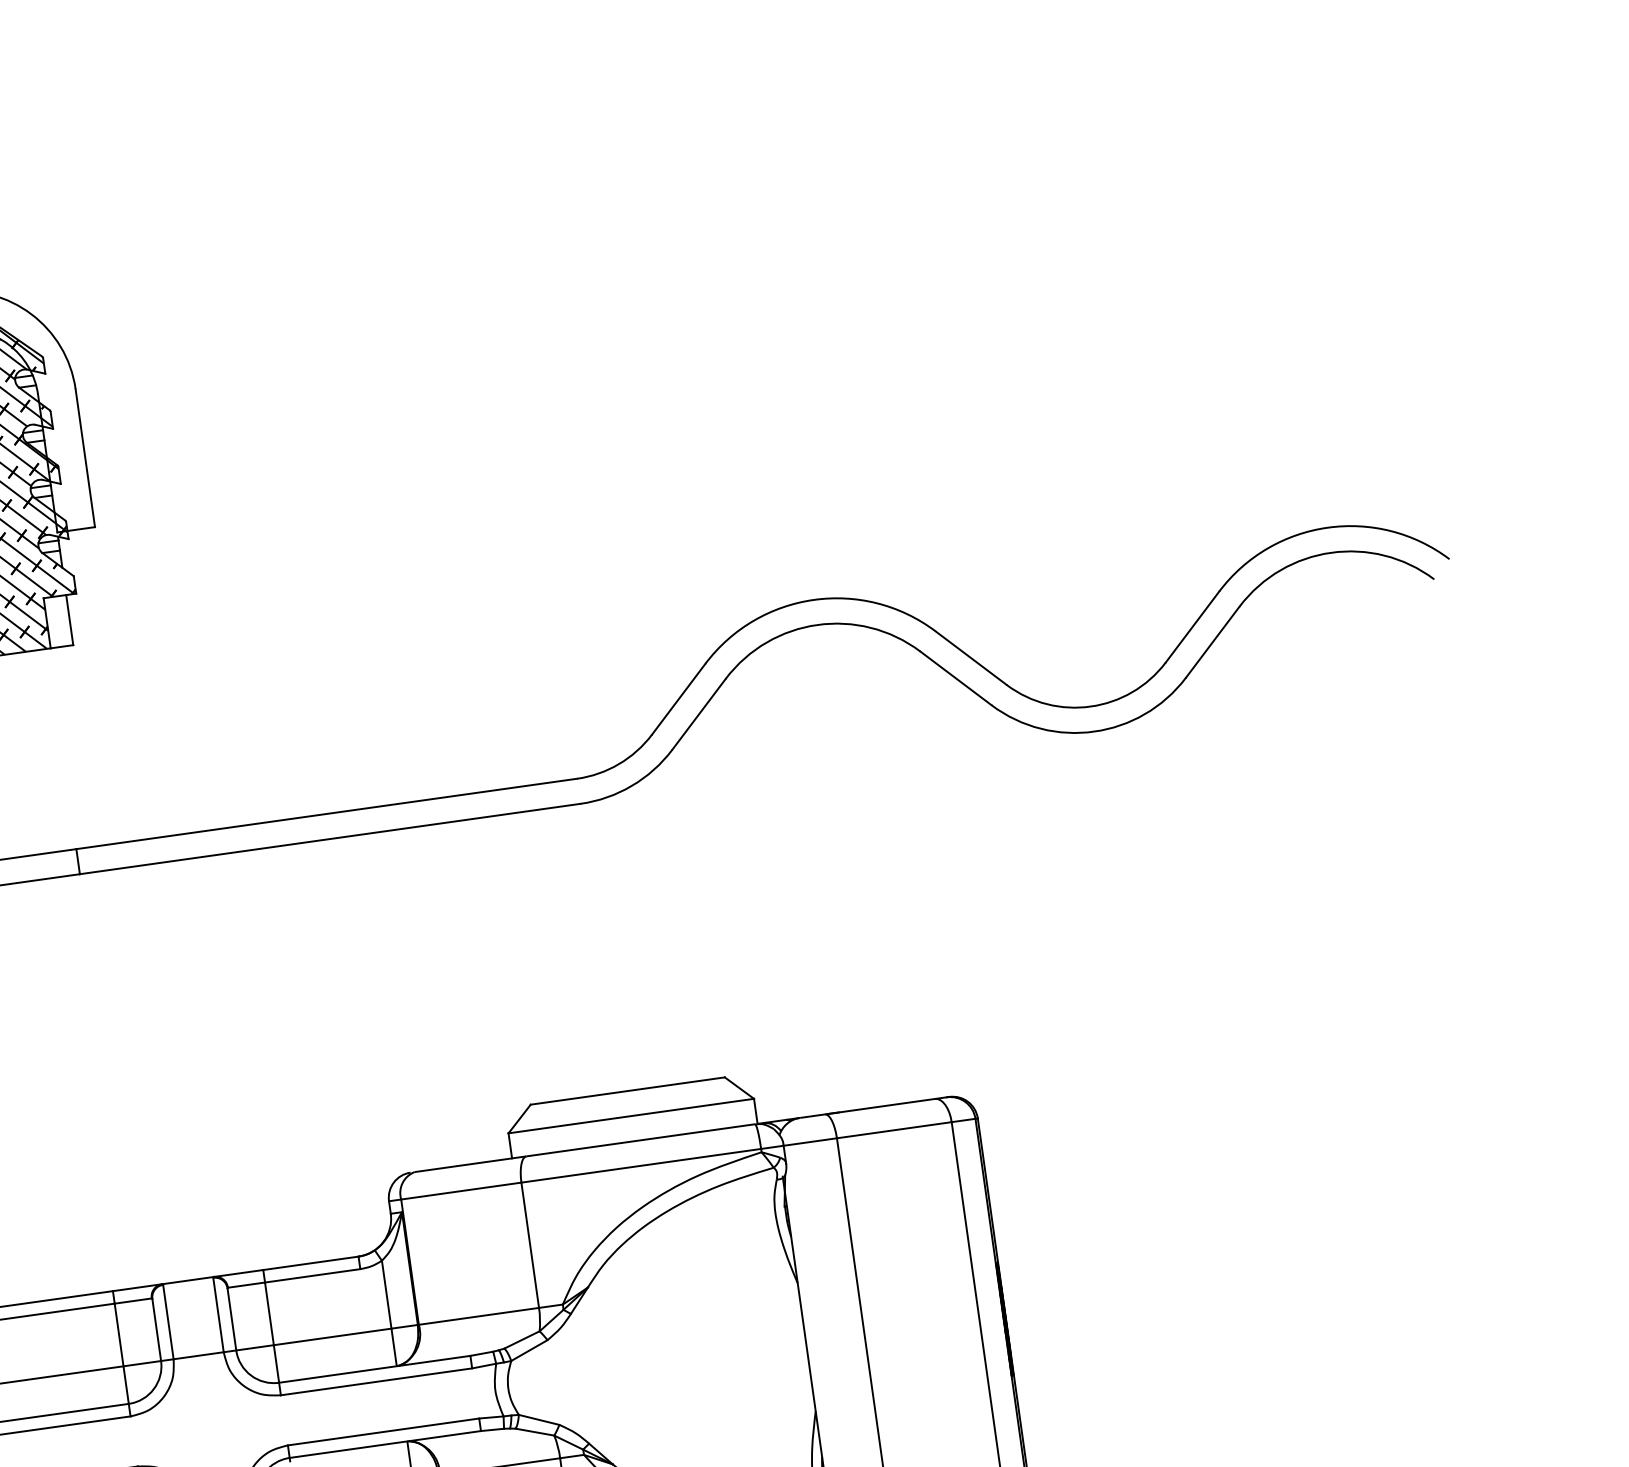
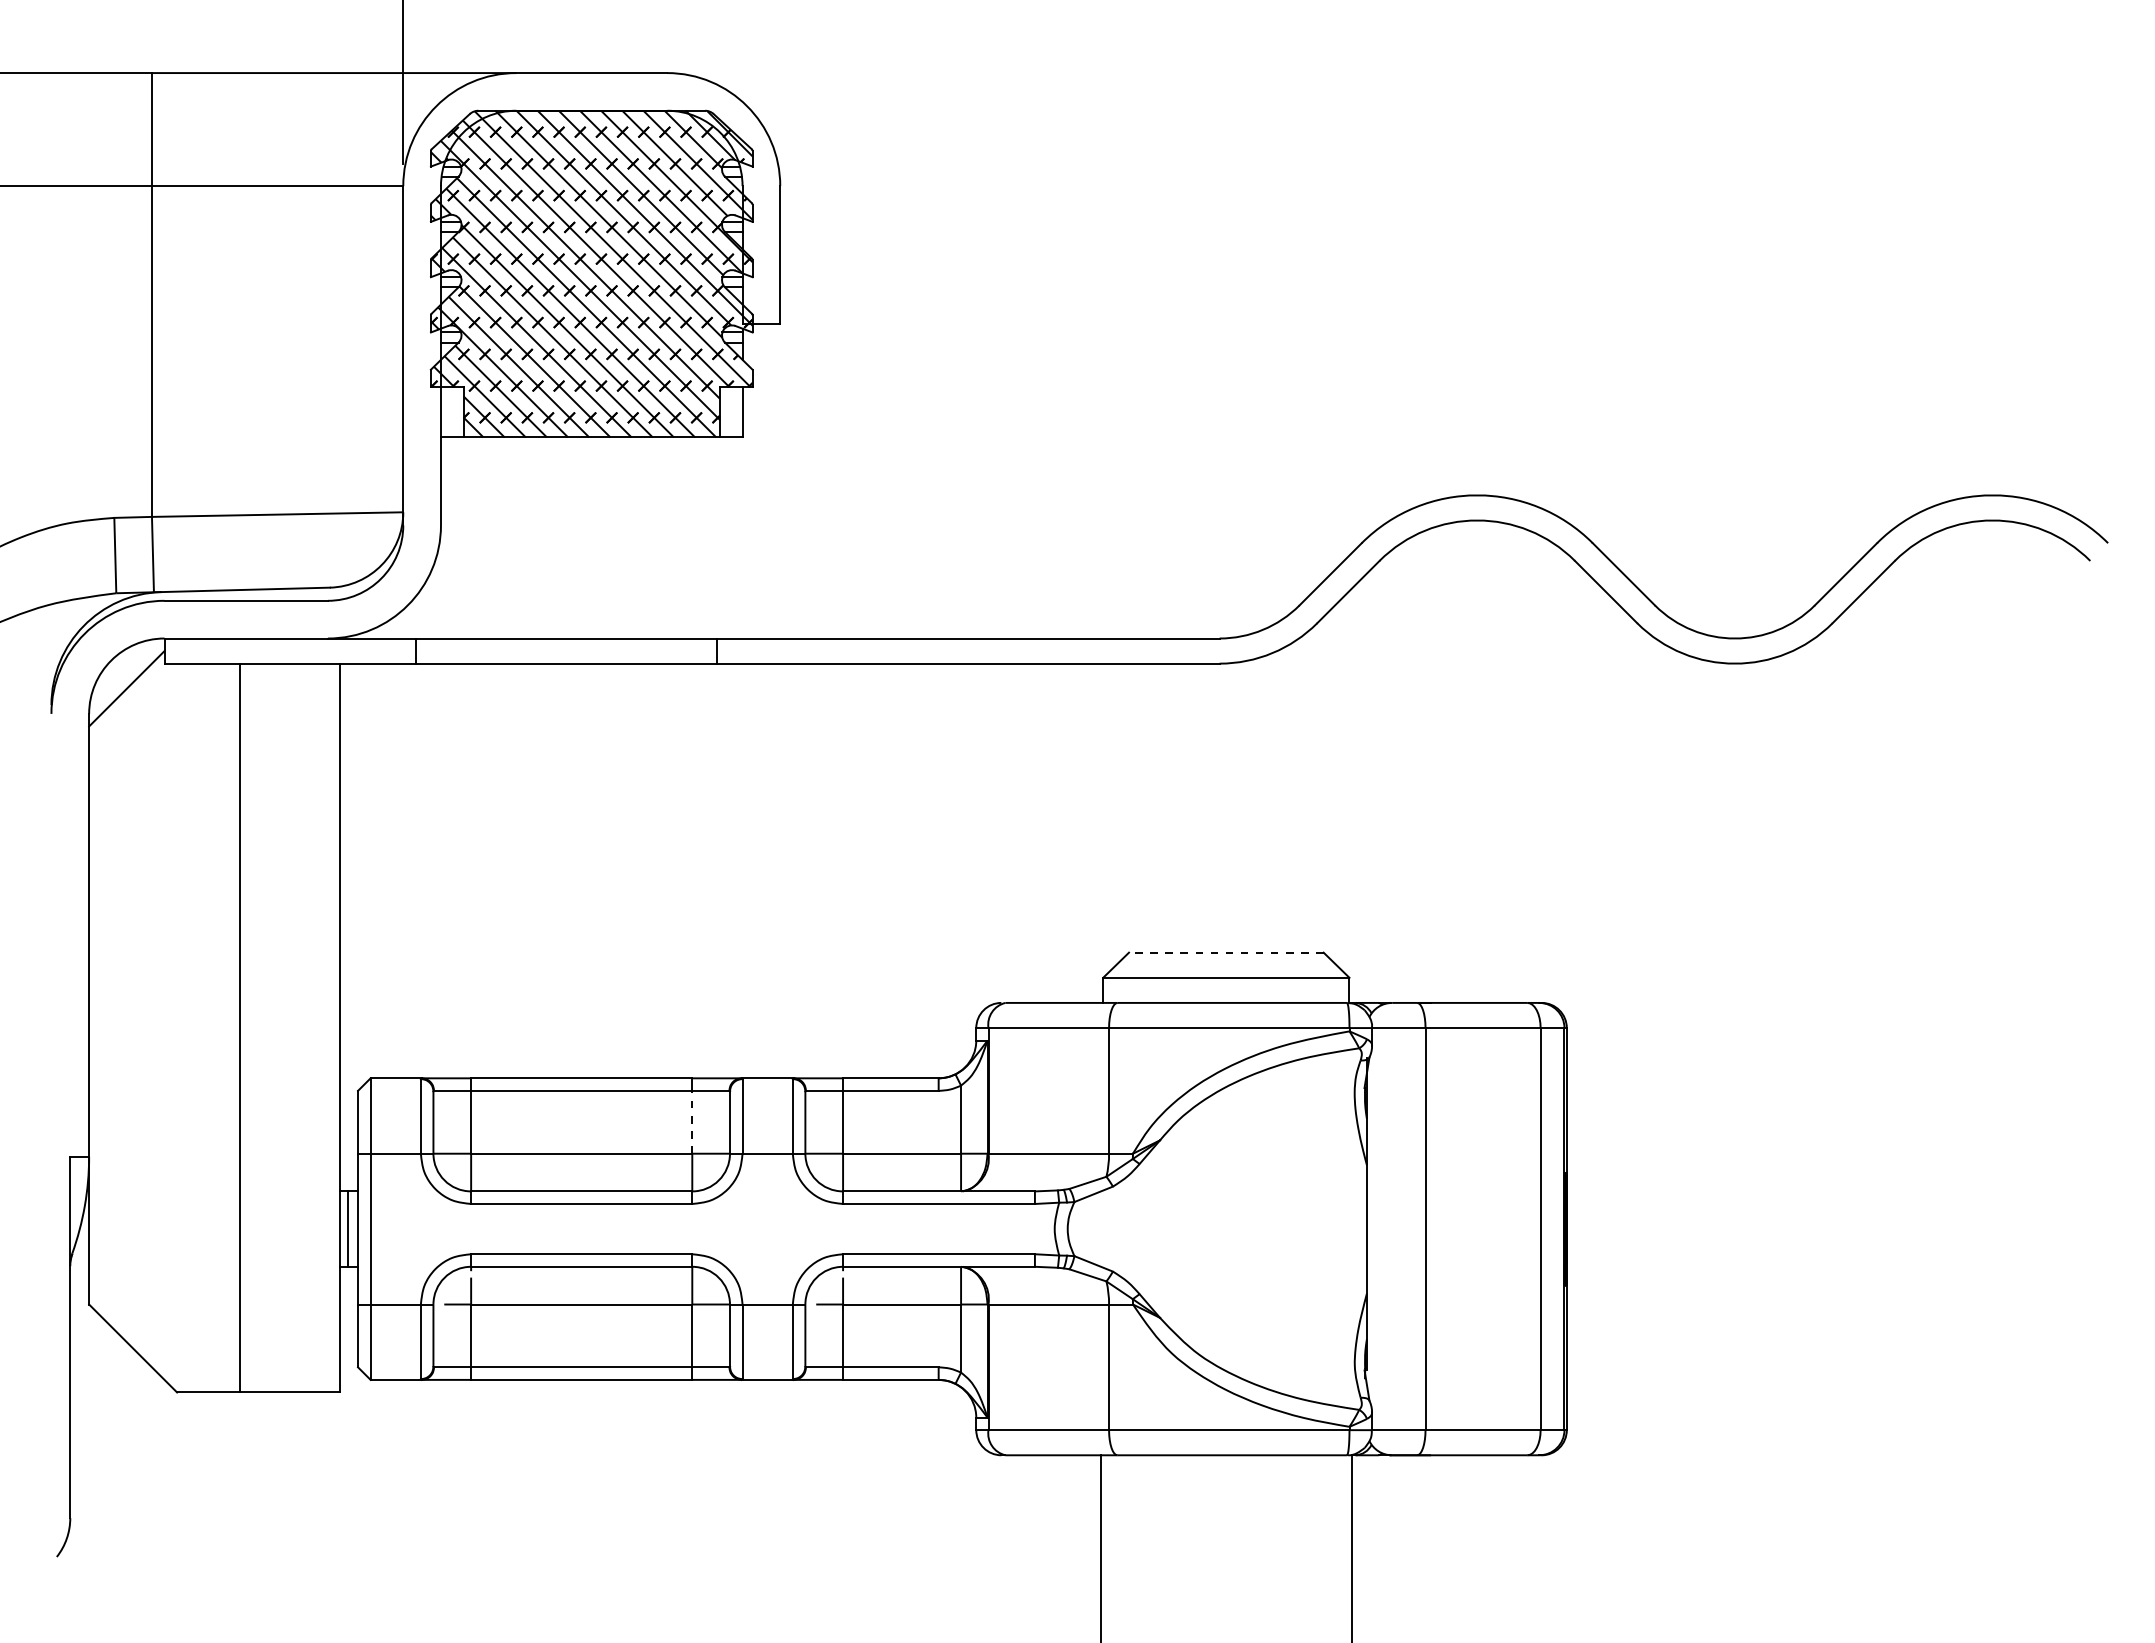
line: (626, 1090) -> (1225, 952), solid -> dashed
line: (119, 1334) -> (692, 1121), solid -> dashed

